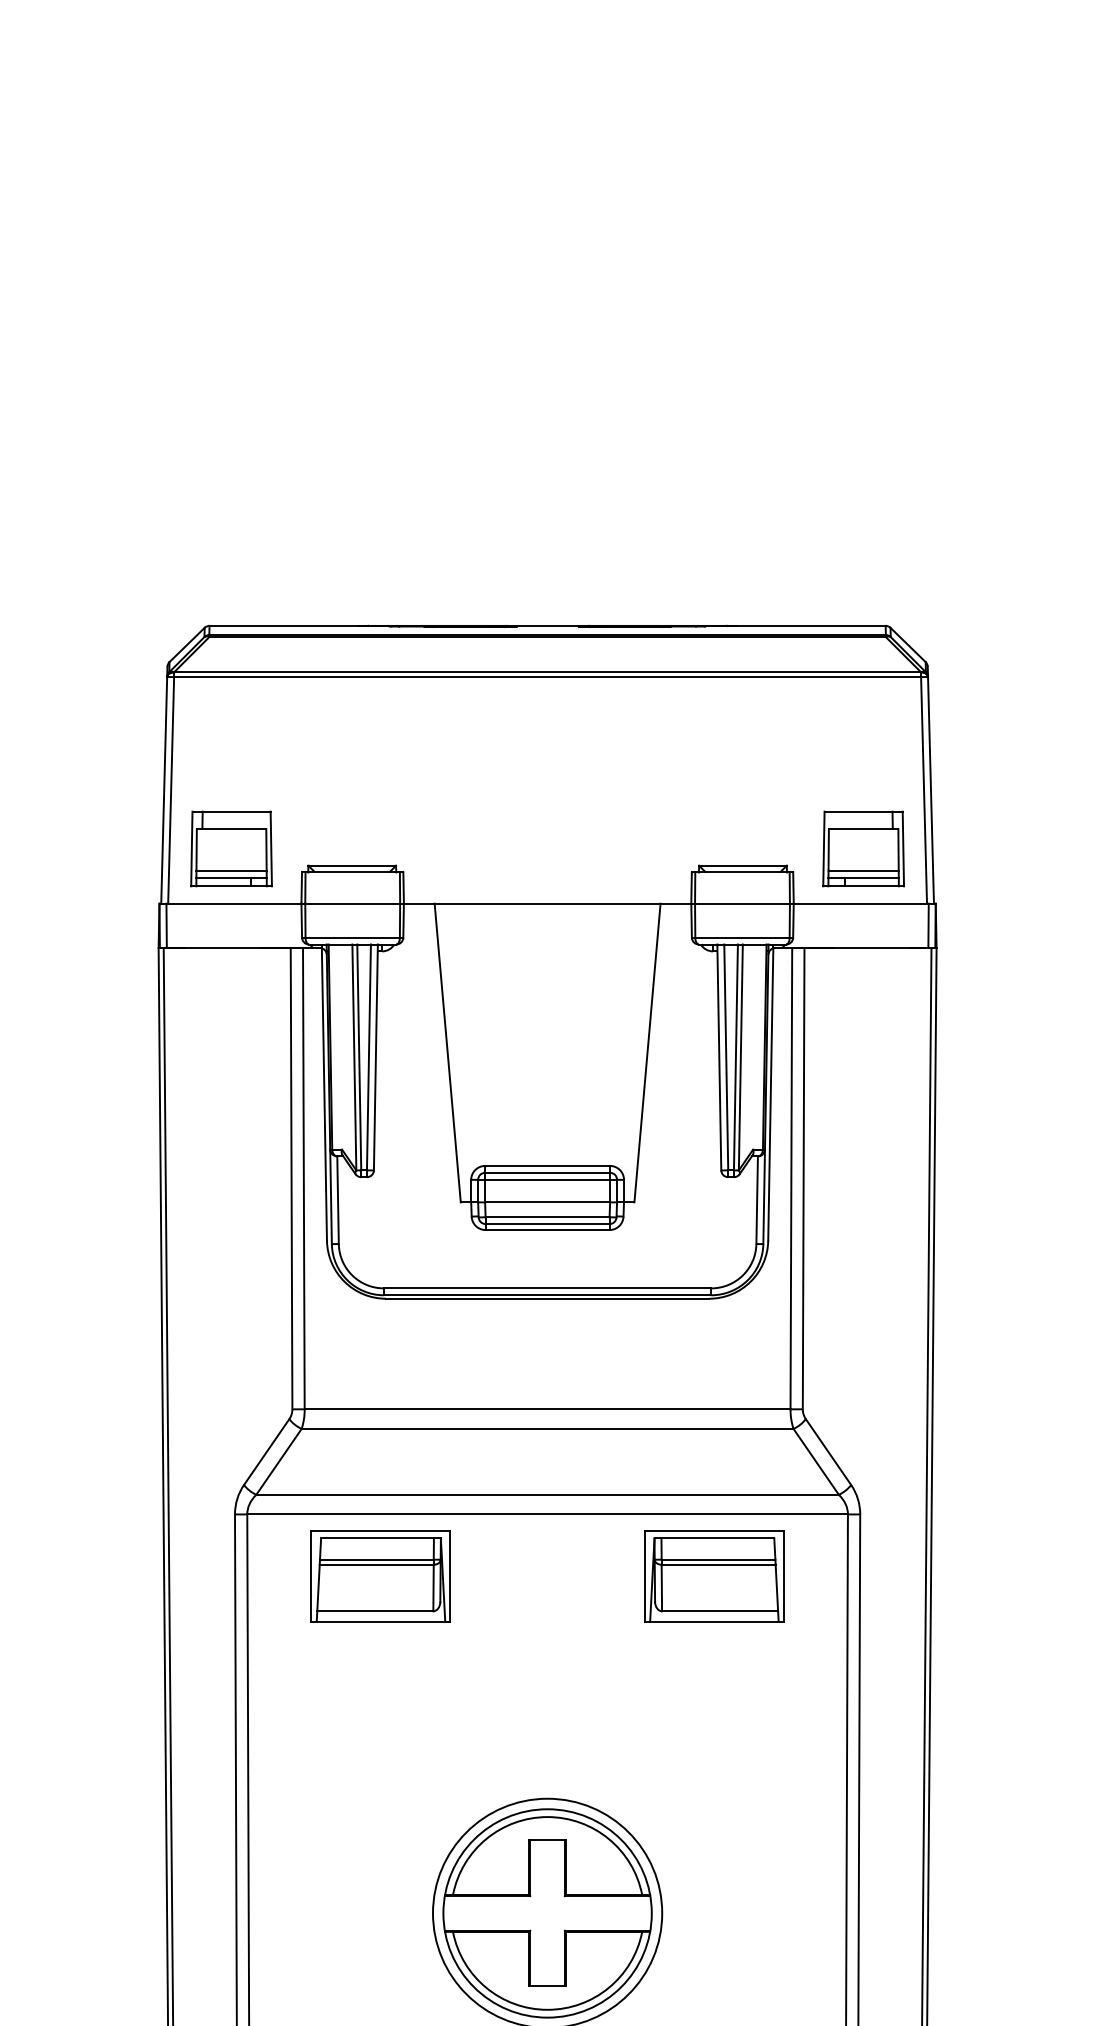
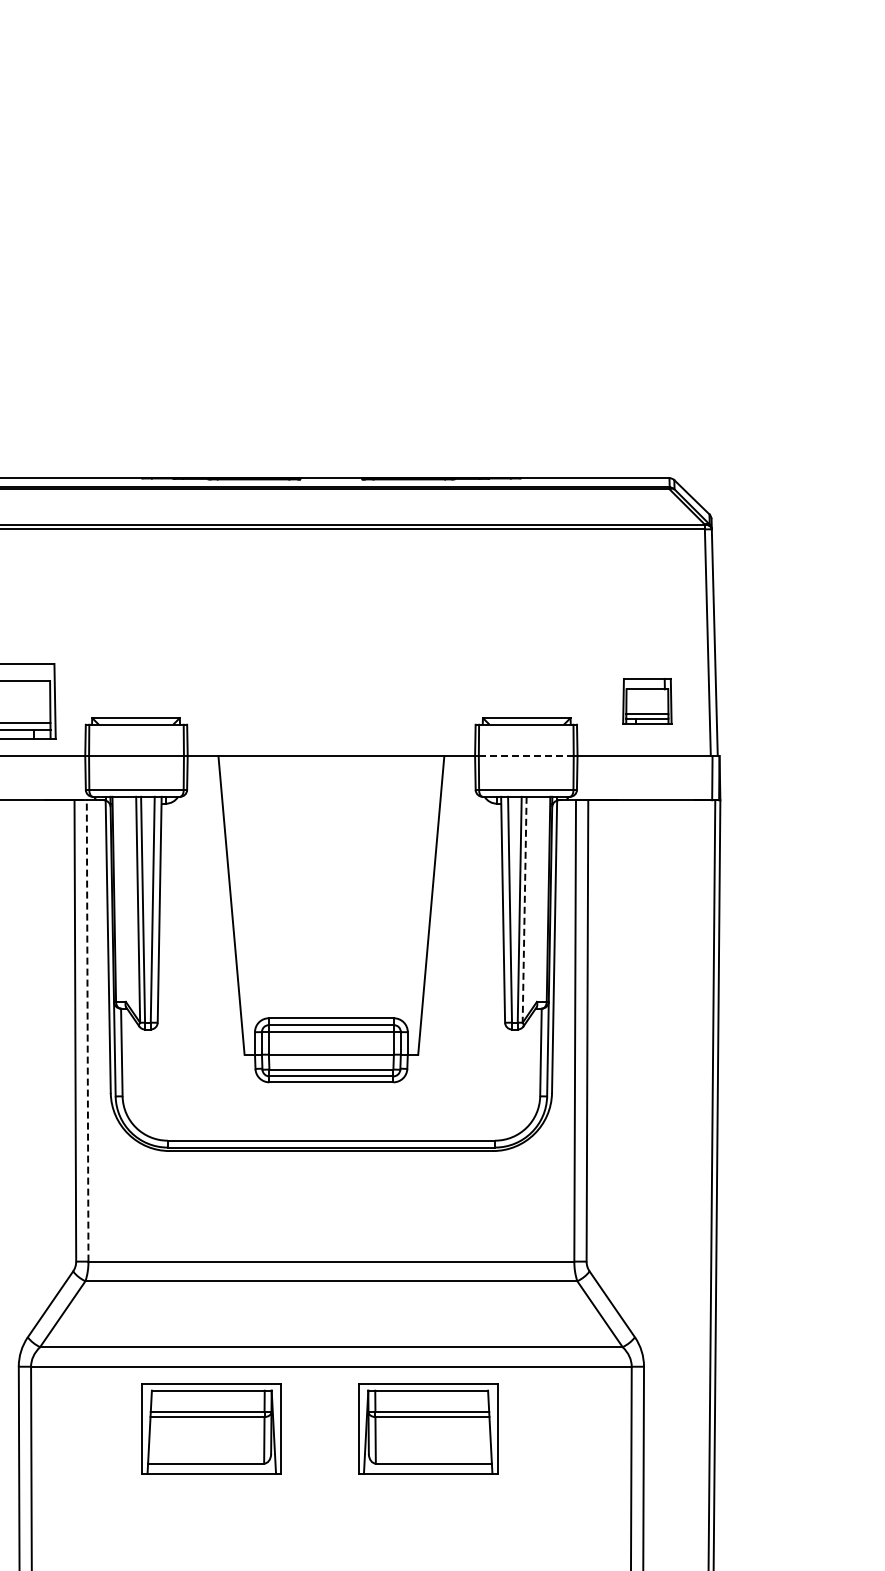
part: (863, 848) -> (647, 700), size x0.6
line: (742, 903) -> (526, 755), solid -> dashed
line: (740, 1057) -> (524, 909), solid -> dashed
line: (303, 1178) -> (87, 1030), solid -> dashed
part: (380, 1576) -> (211, 1428), moved
part: (714, 1576) -> (428, 1428), moved

